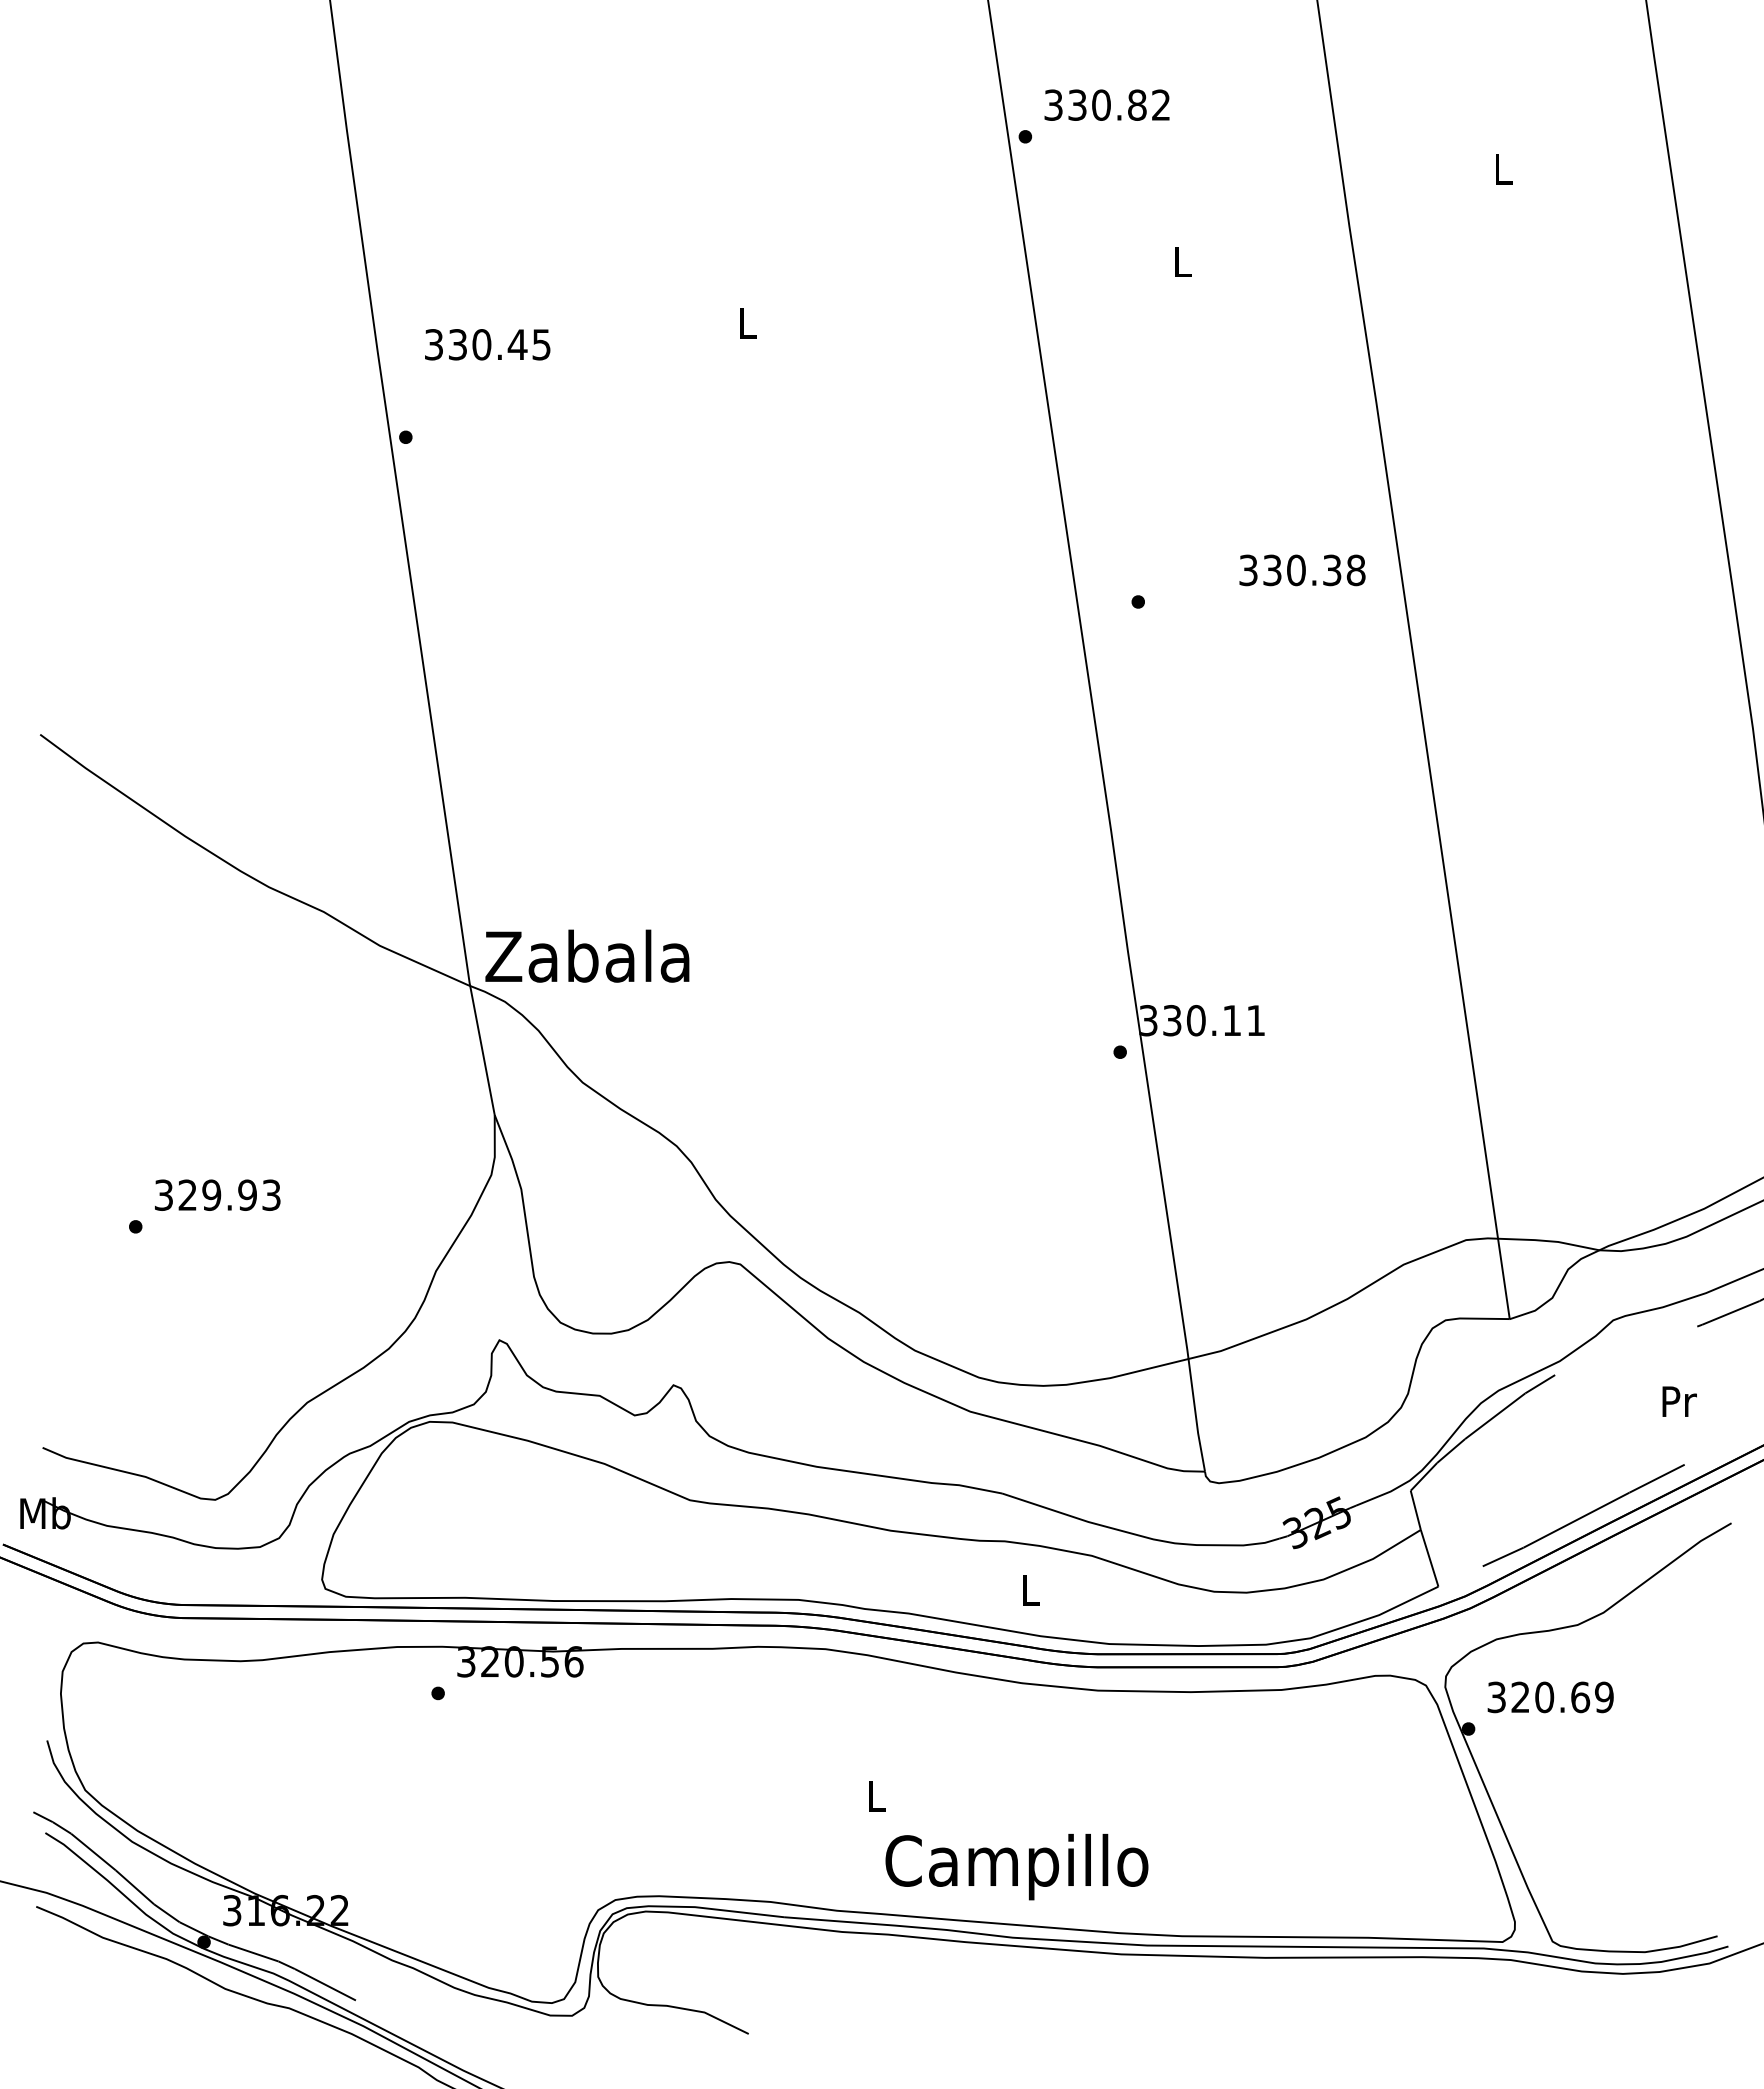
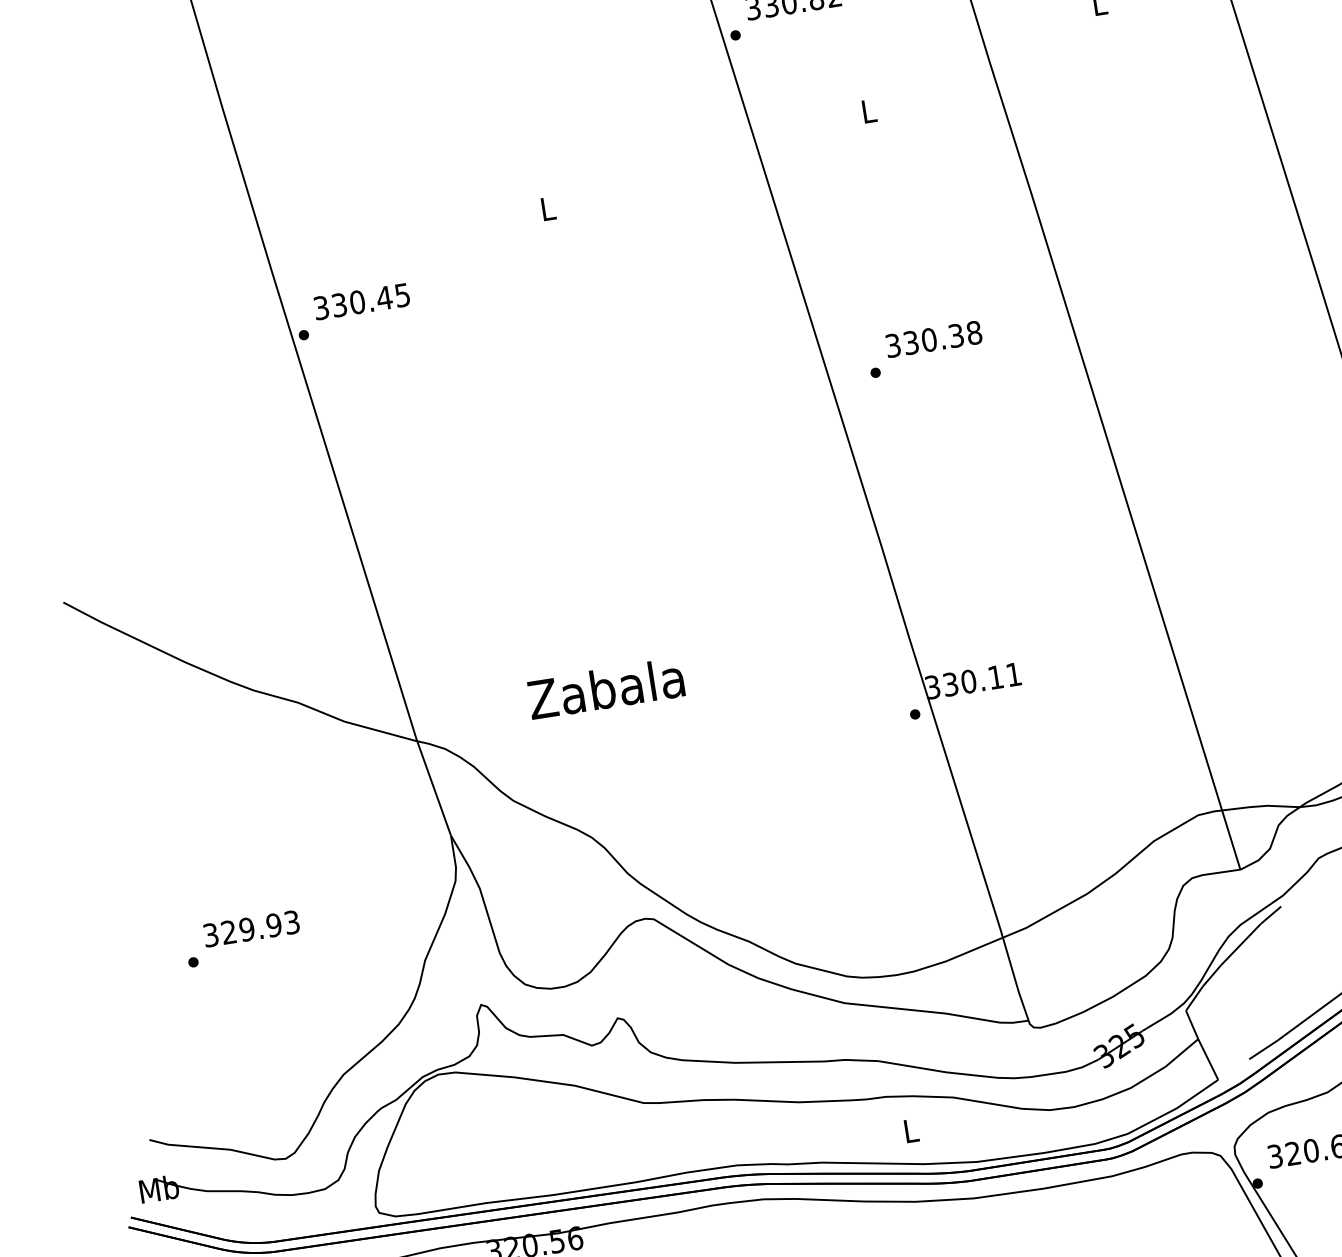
text: (487, 344) -> (361, 301), moved
text: (1302, 570) -> (933, 339), moved
text: (587, 955) -> (606, 688), moved

